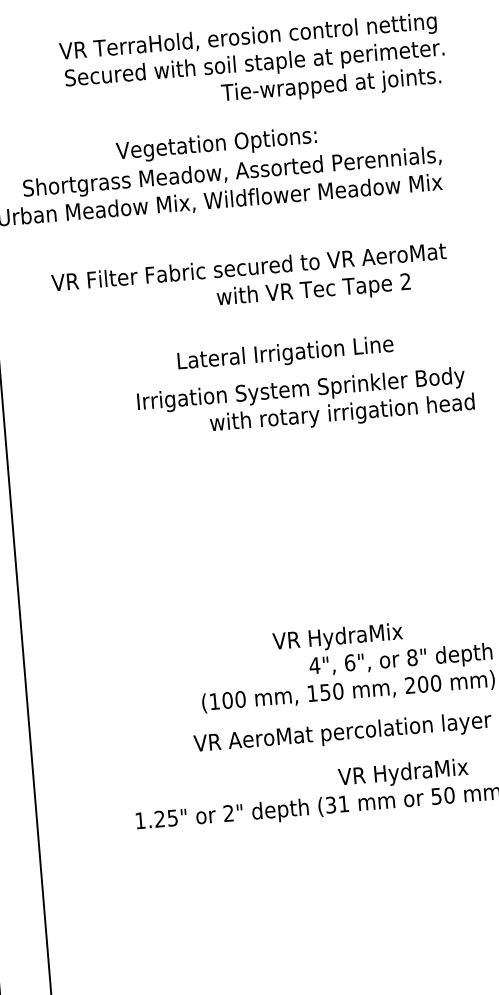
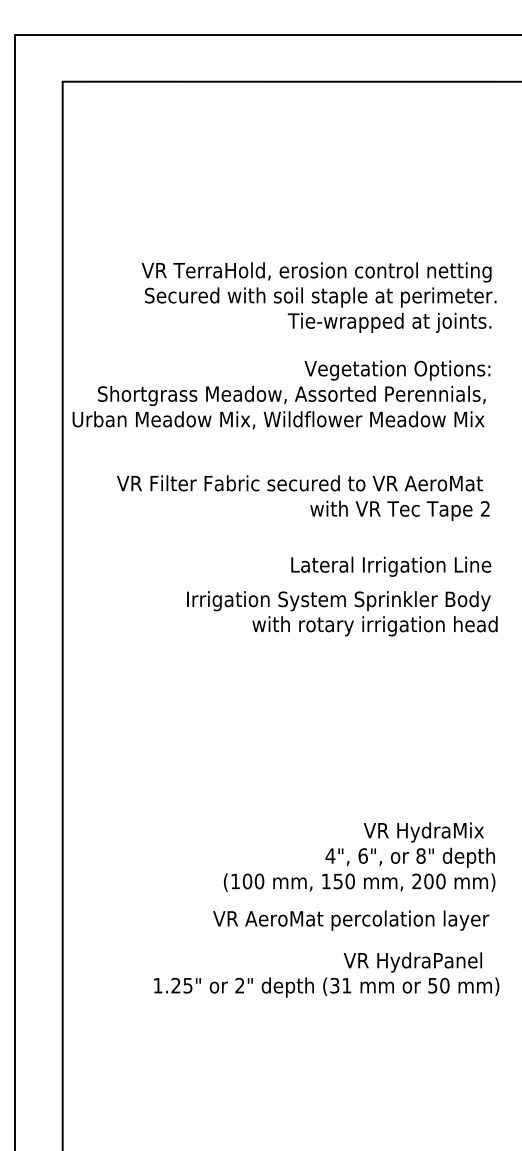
text: (216, 144) -> (397, 370), moved
text: (313, 290) -> (399, 510), moved
text: (285, 353) -> (391, 566), moved
text: (337, 638) -> (423, 832), moved
text: (461, 766) -> (458, 960), VR HydraMix -> VR HydraPanel

